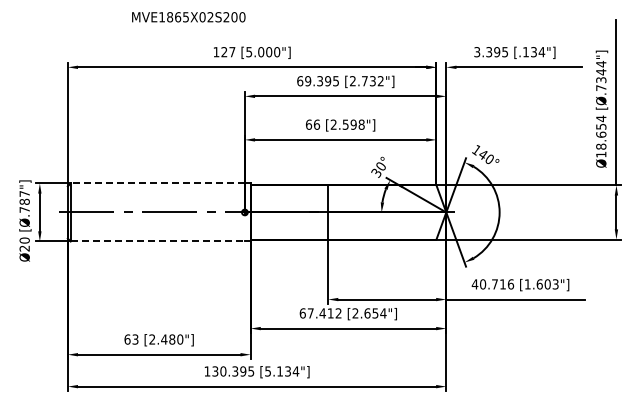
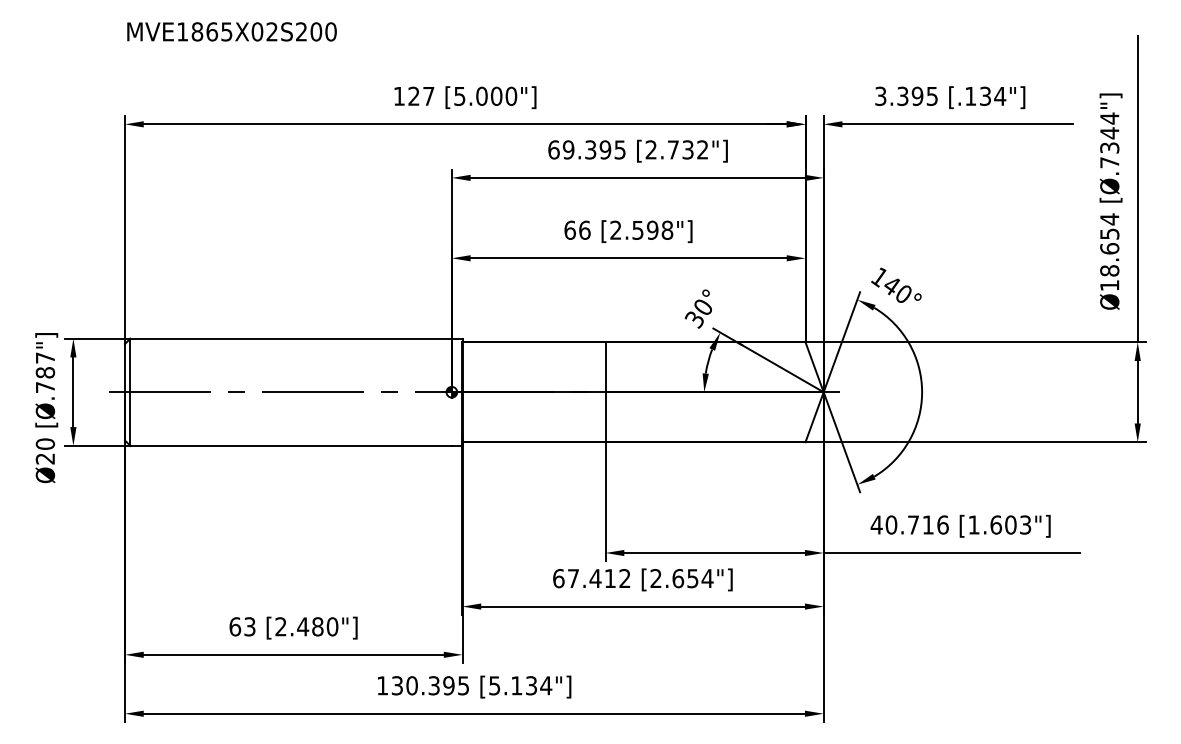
text: (188, 17) -> (231, 32), moved
line: (157, 183) -> (290, 338), dashed -> solid
line: (158, 241) -> (292, 445), dashed -> solid

